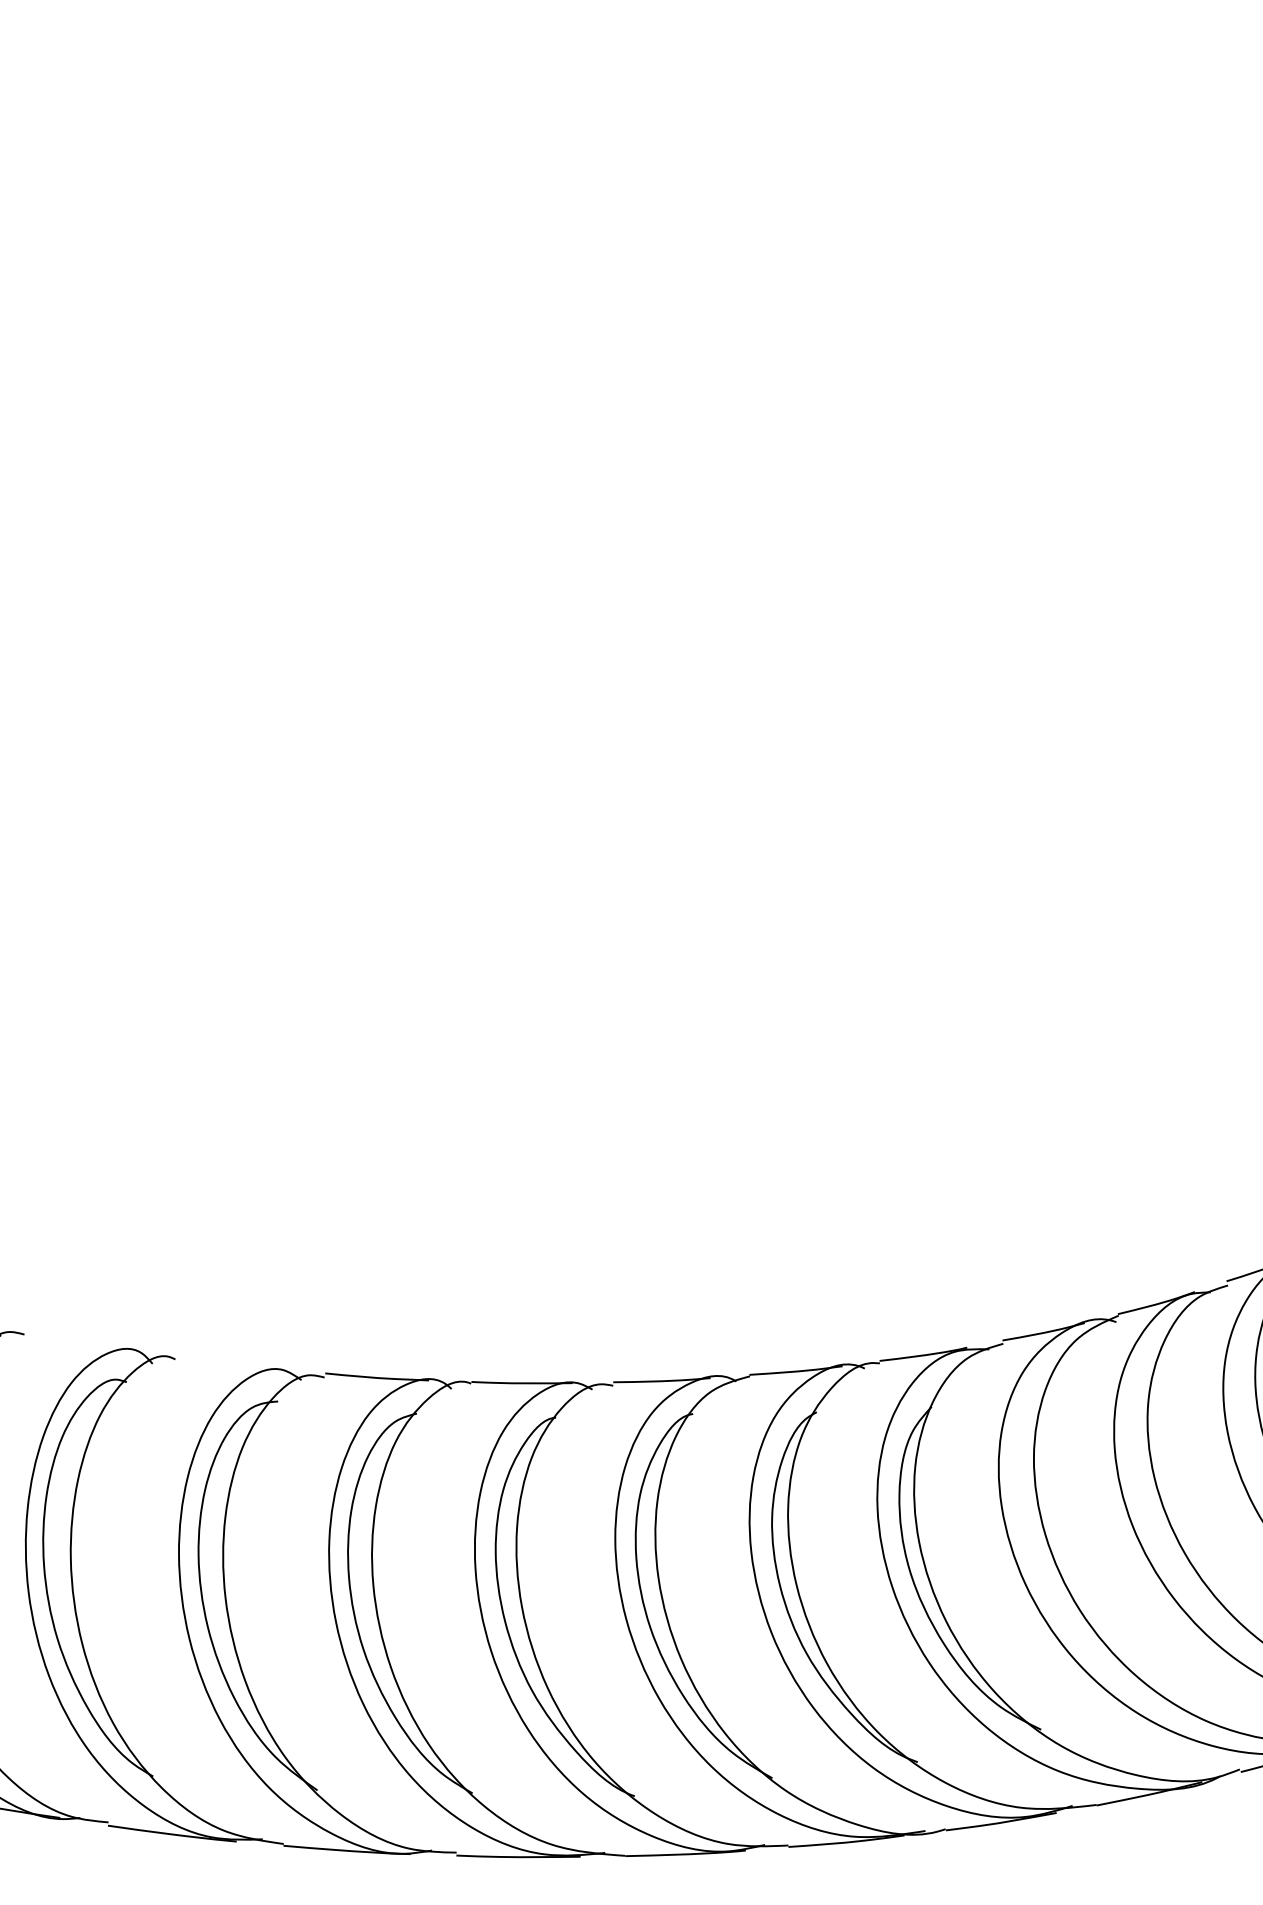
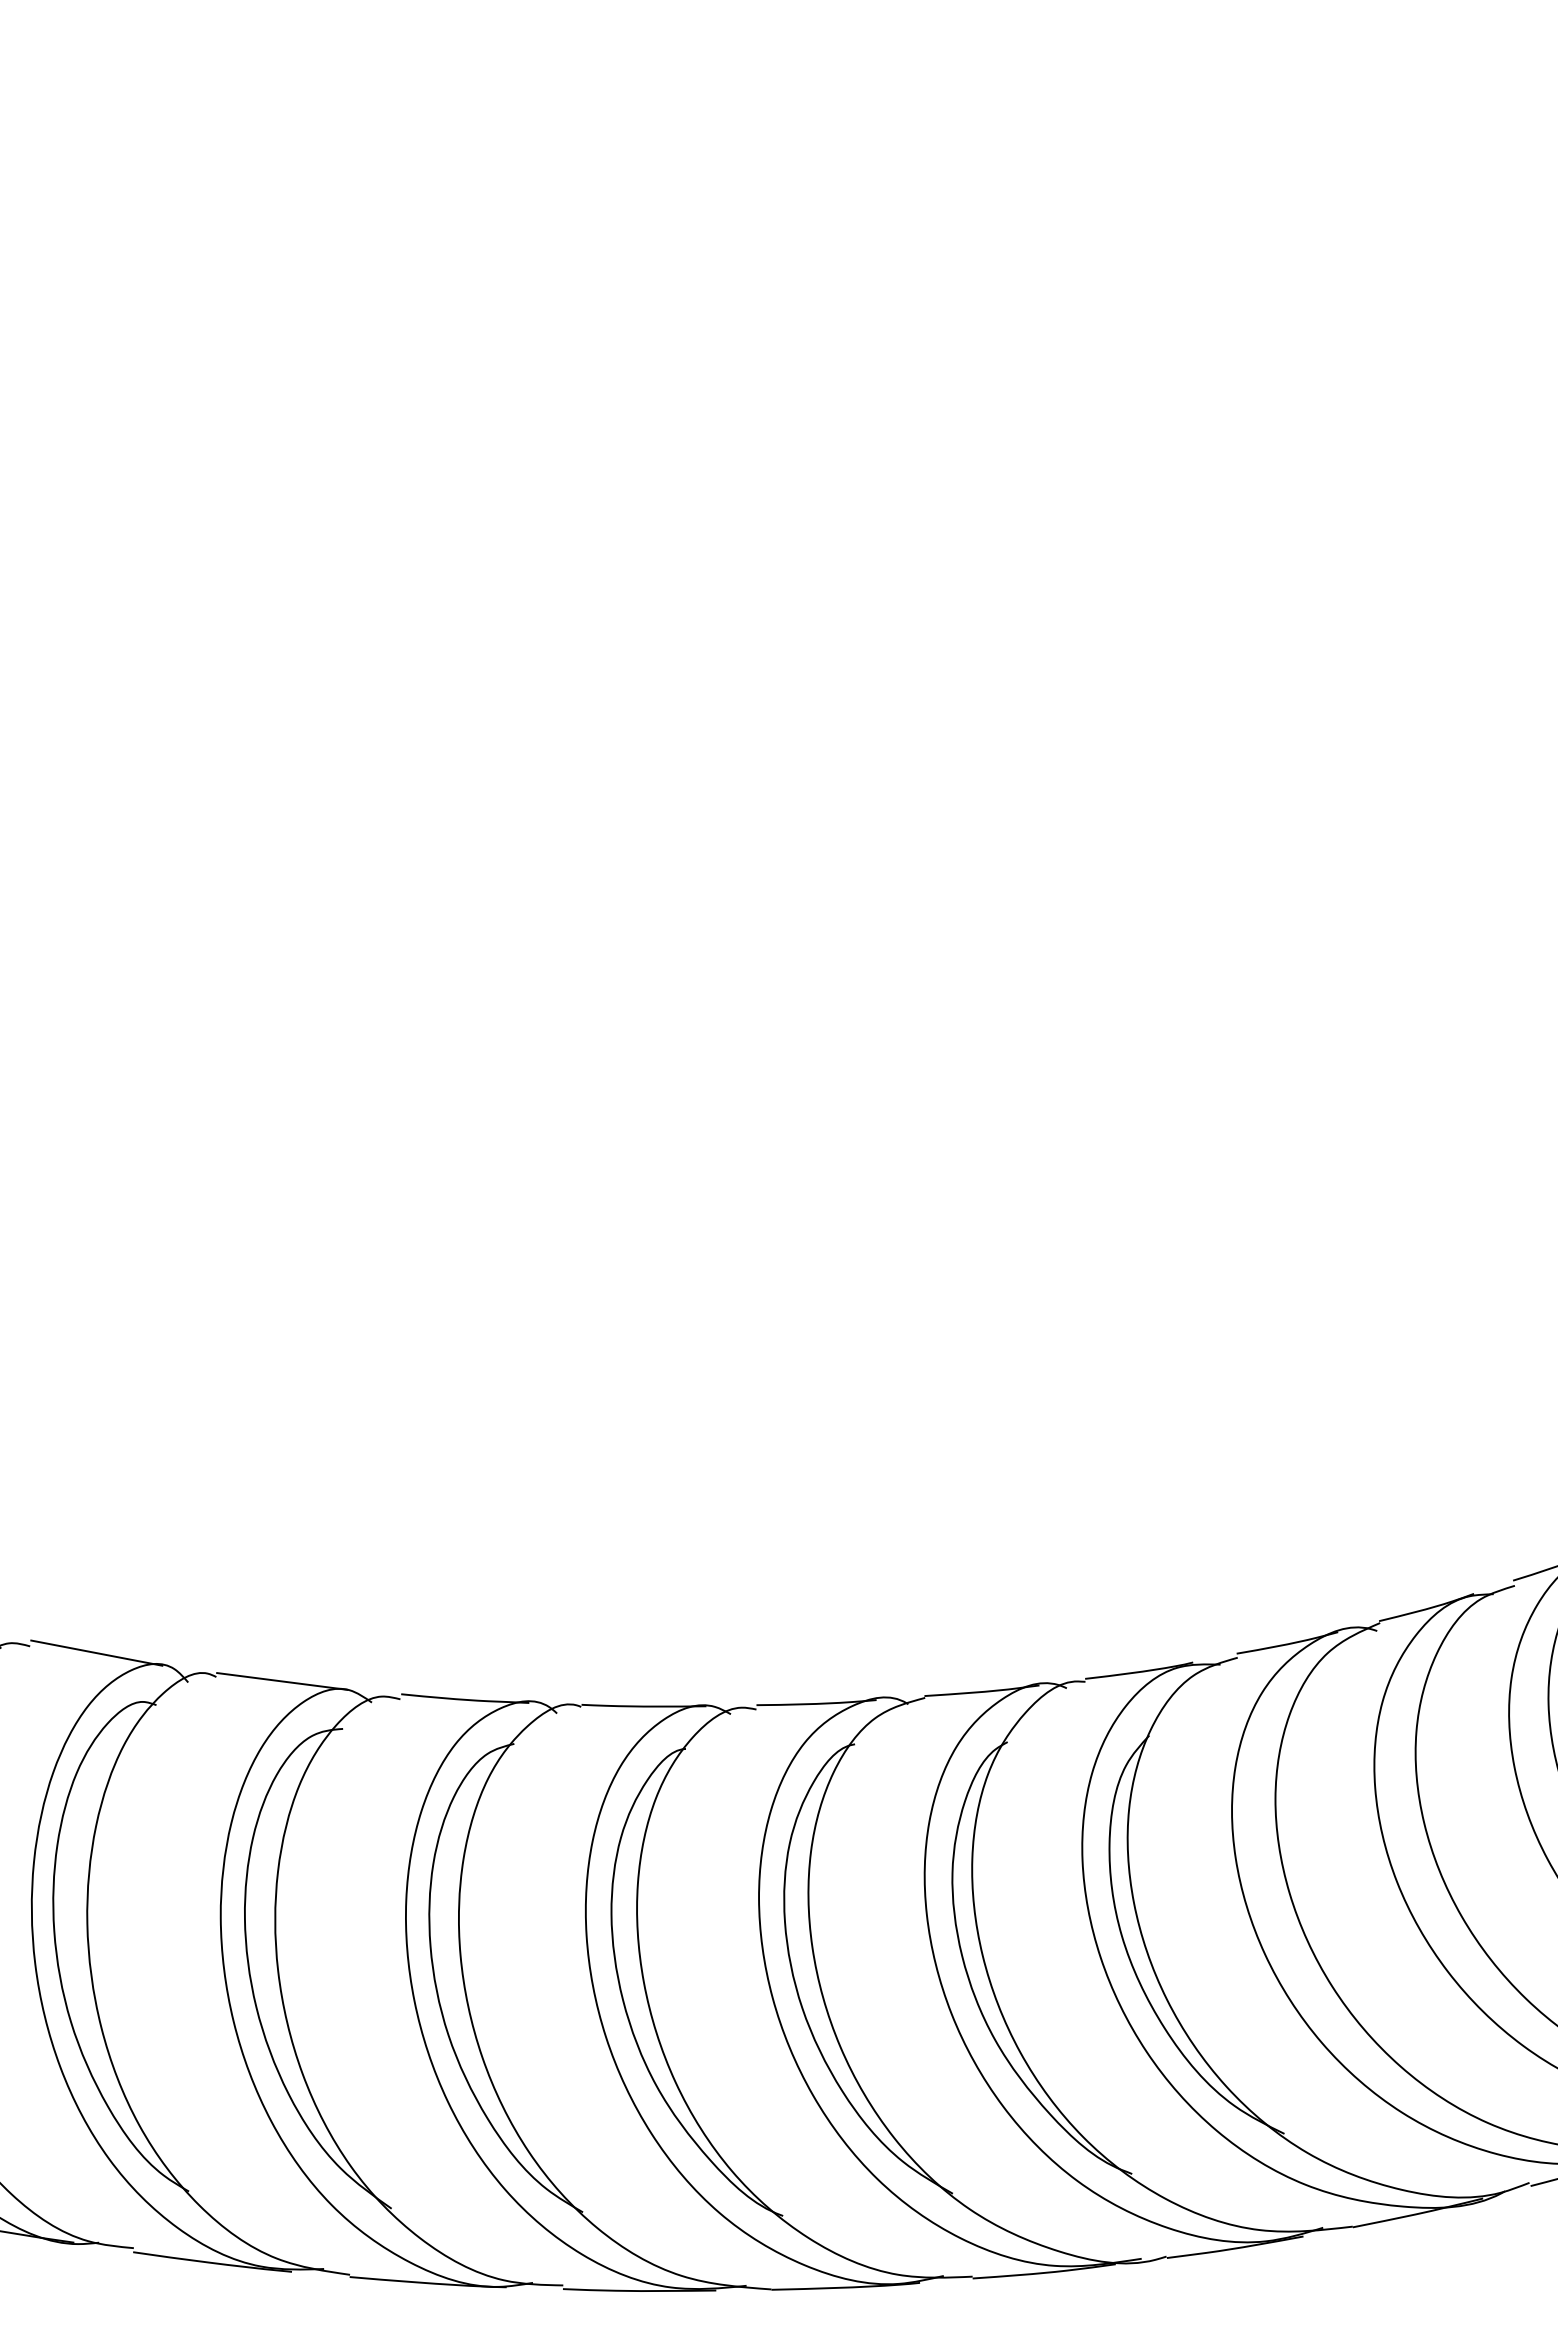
line: (78, 1339) -> (96, 1652), added
line: (229, 1363) -> (282, 1681), added

